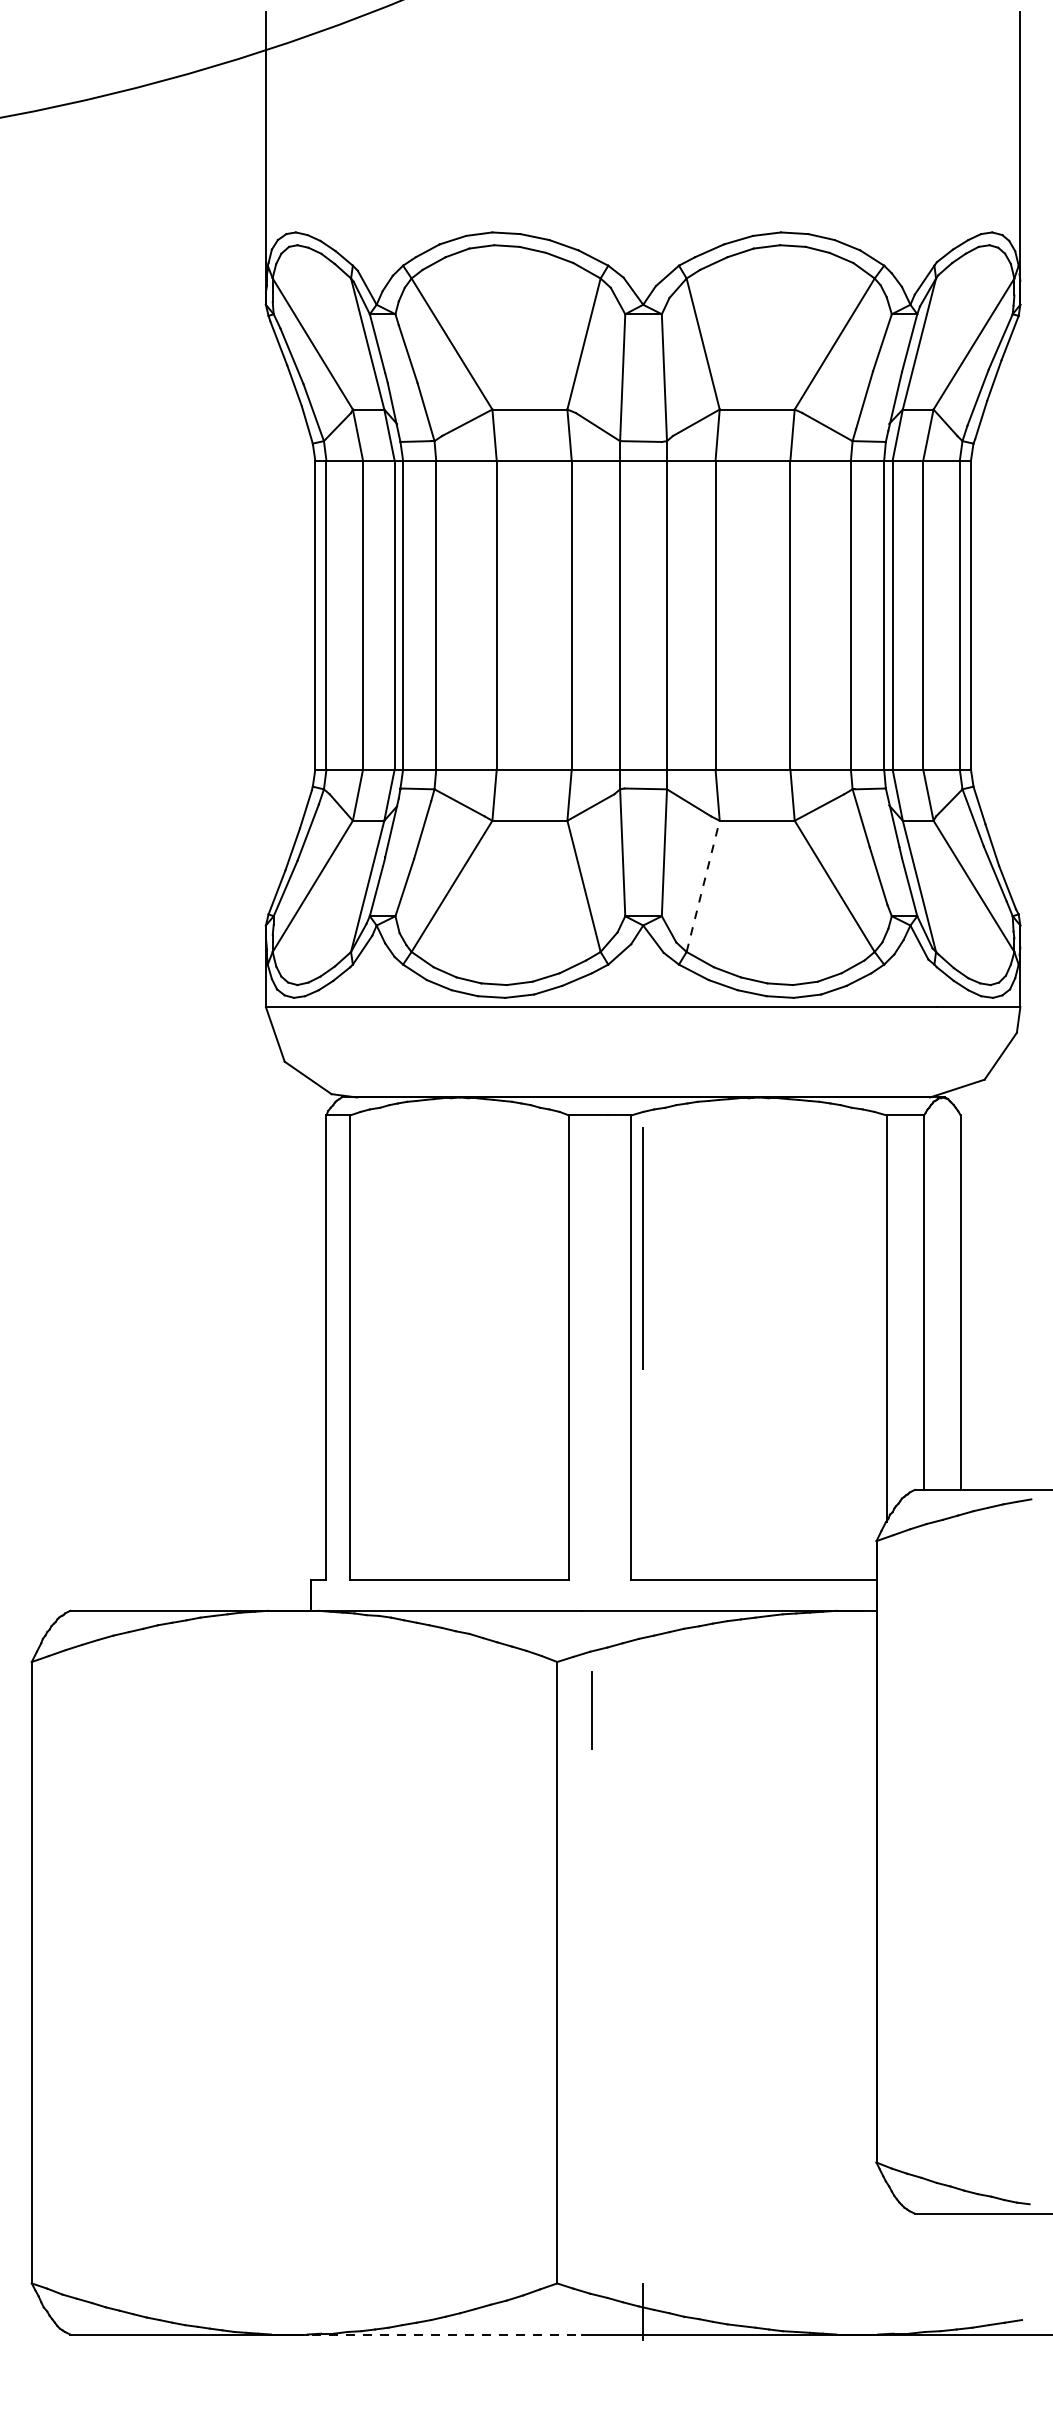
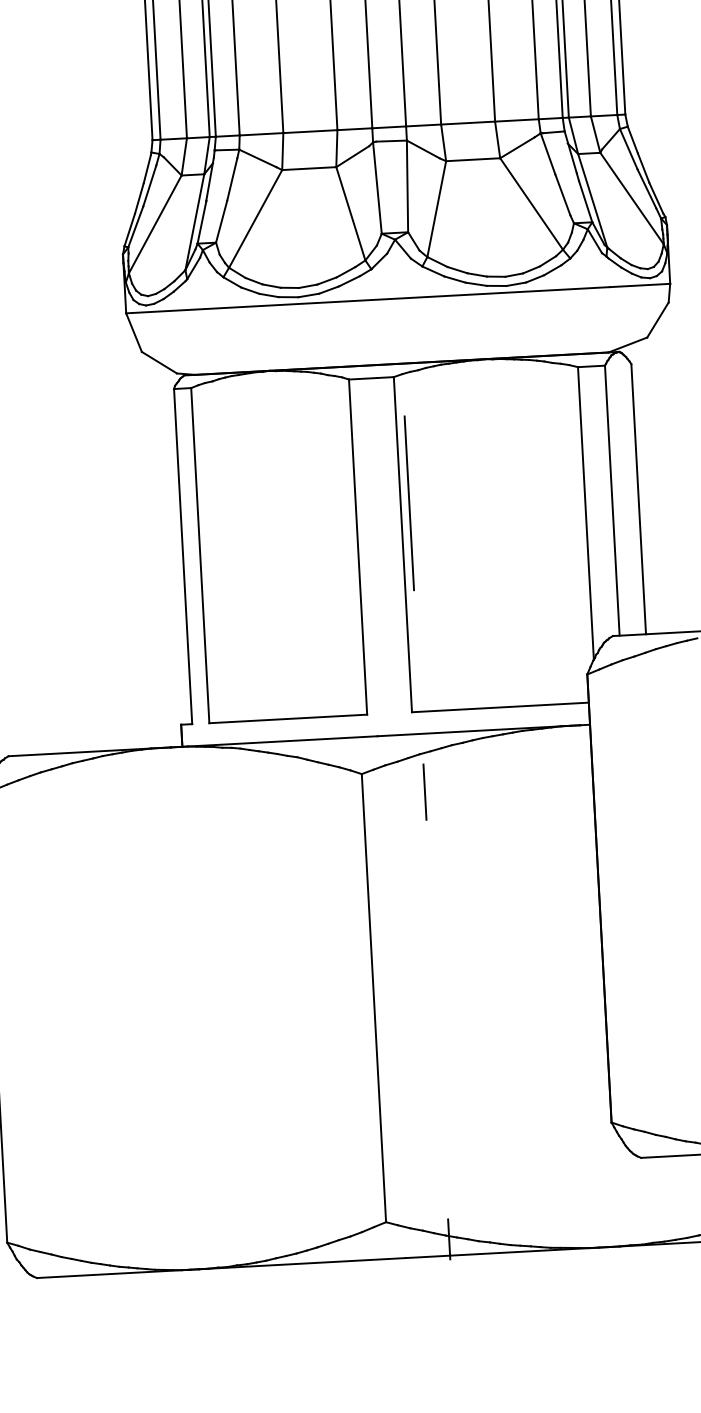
line: (703, 886) -> (437, 209), dashed -> solid
line: (642, 1248) -> (408, 503), moved
line: (591, 1710) -> (424, 792), moved
line: (438, 2334) -> (302, 1263), dashed -> solid

